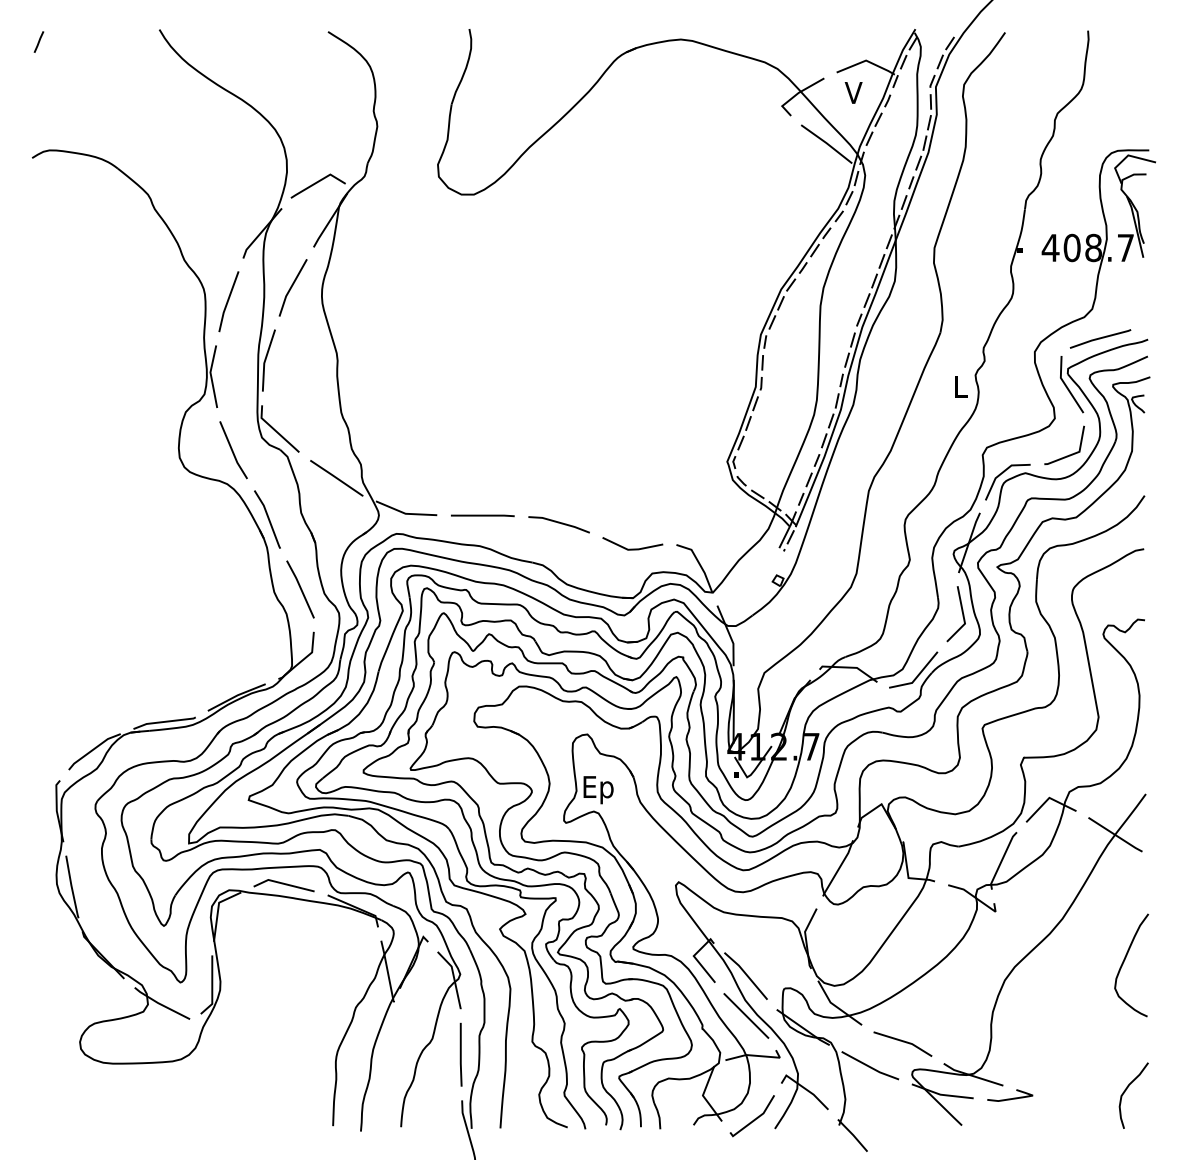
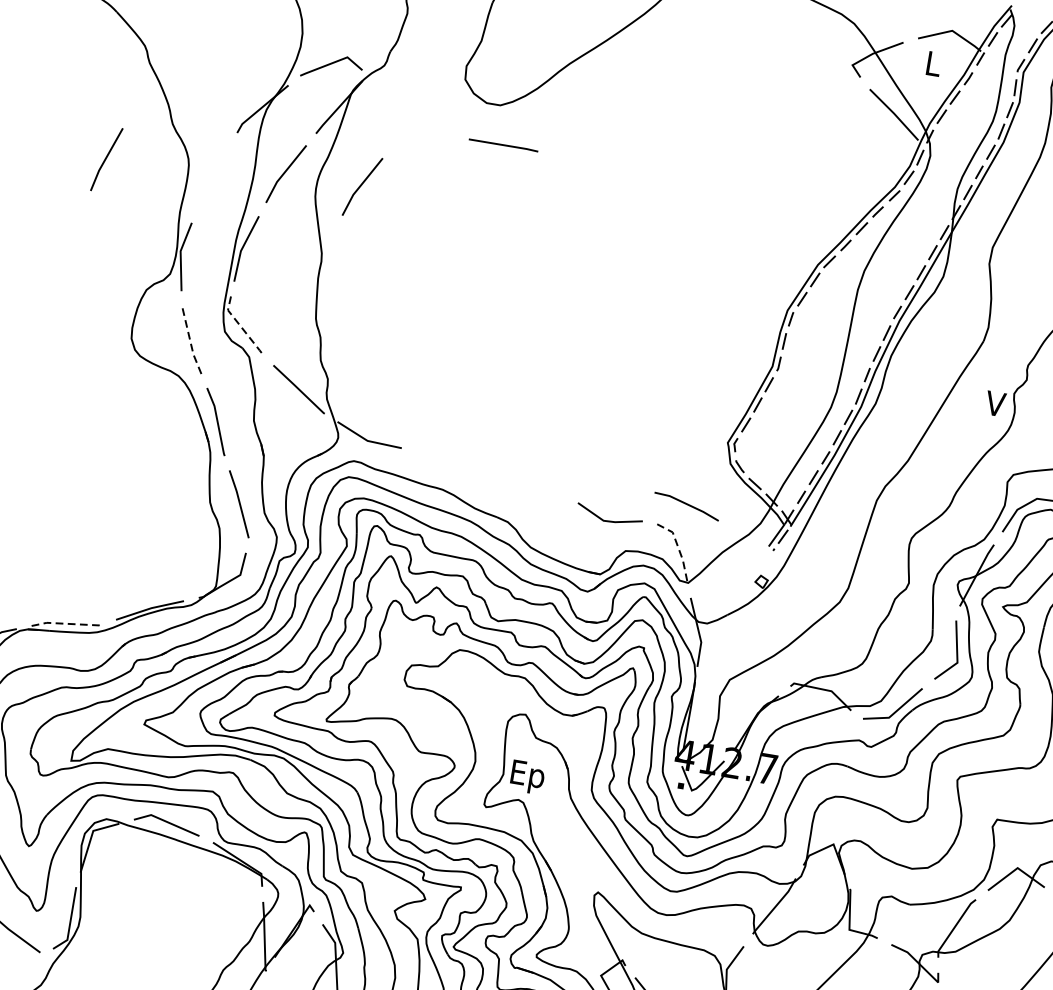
text: (853, 92) -> (932, 63), V -> L
line: (362, 287) -> (361, 186), added
line: (228, 301) -> (106, 159), moved
text: (960, 386) -> (995, 403), L -> V
line: (276, 431) -> (241, 327), solid -> dashed
line: (232, 451) -> (190, 341), solid -> dashed
line: (482, 515) -> (503, 144), moved
line: (558, 523) -> (686, 505), moved
line: (699, 564) -> (678, 549), solid -> dashed
line: (164, 721) -> (66, 623), solid -> dashed

